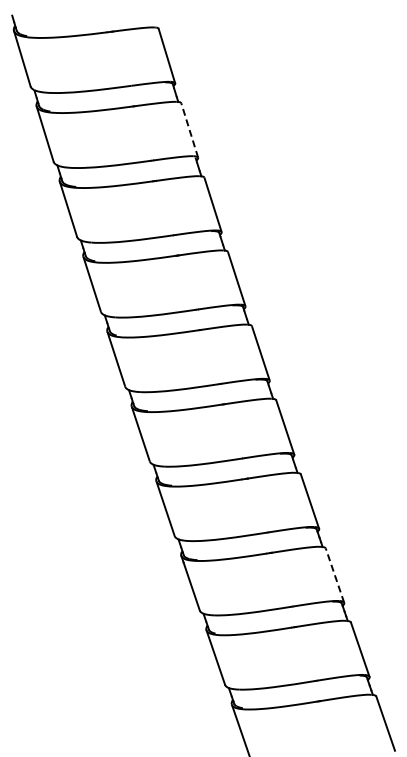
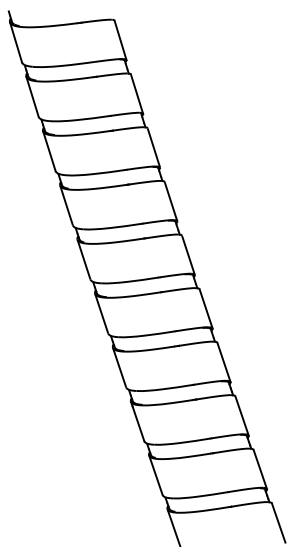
line: (189, 130) -> (136, 94), dashed -> solid
line: (335, 575) -> (242, 415), dashed -> solid

